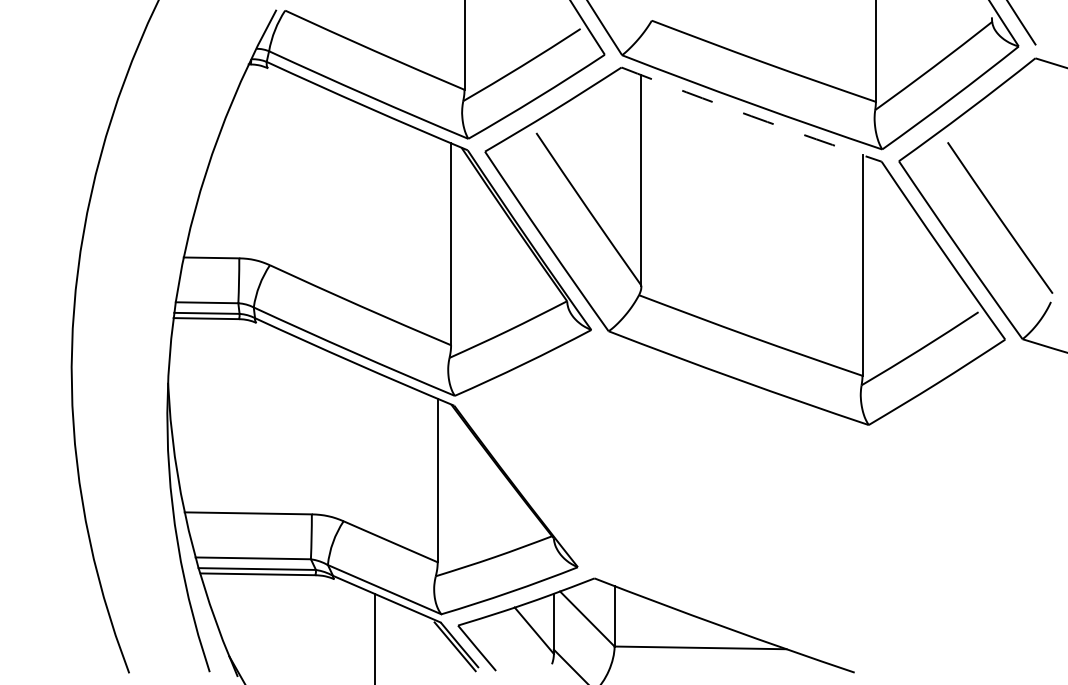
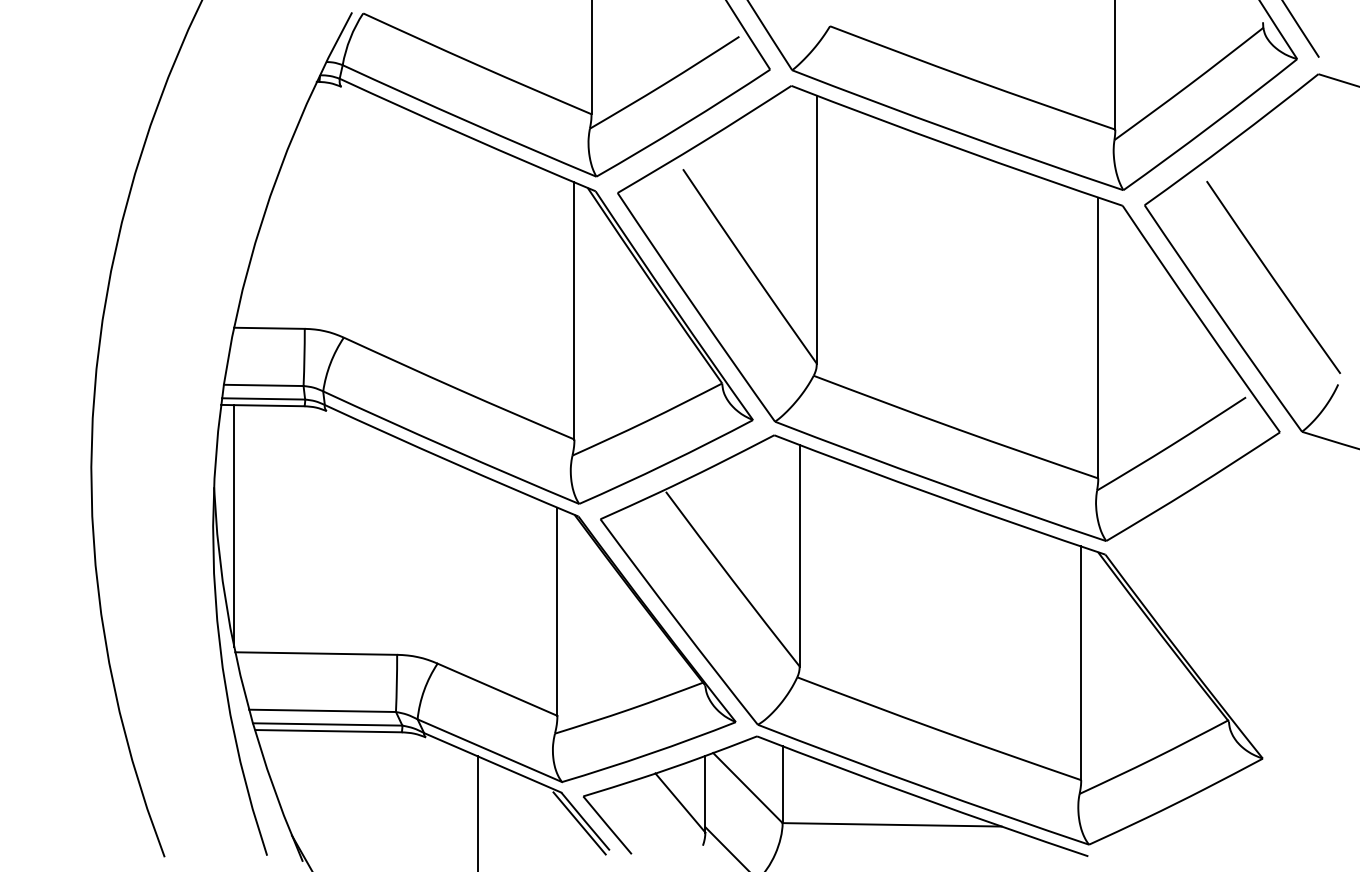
arc: (751, 115) -> (956, 147), dashed -> solid
line: (184, 413) -> (234, 526), added
part: (731, 502) -> (931, 639), added

